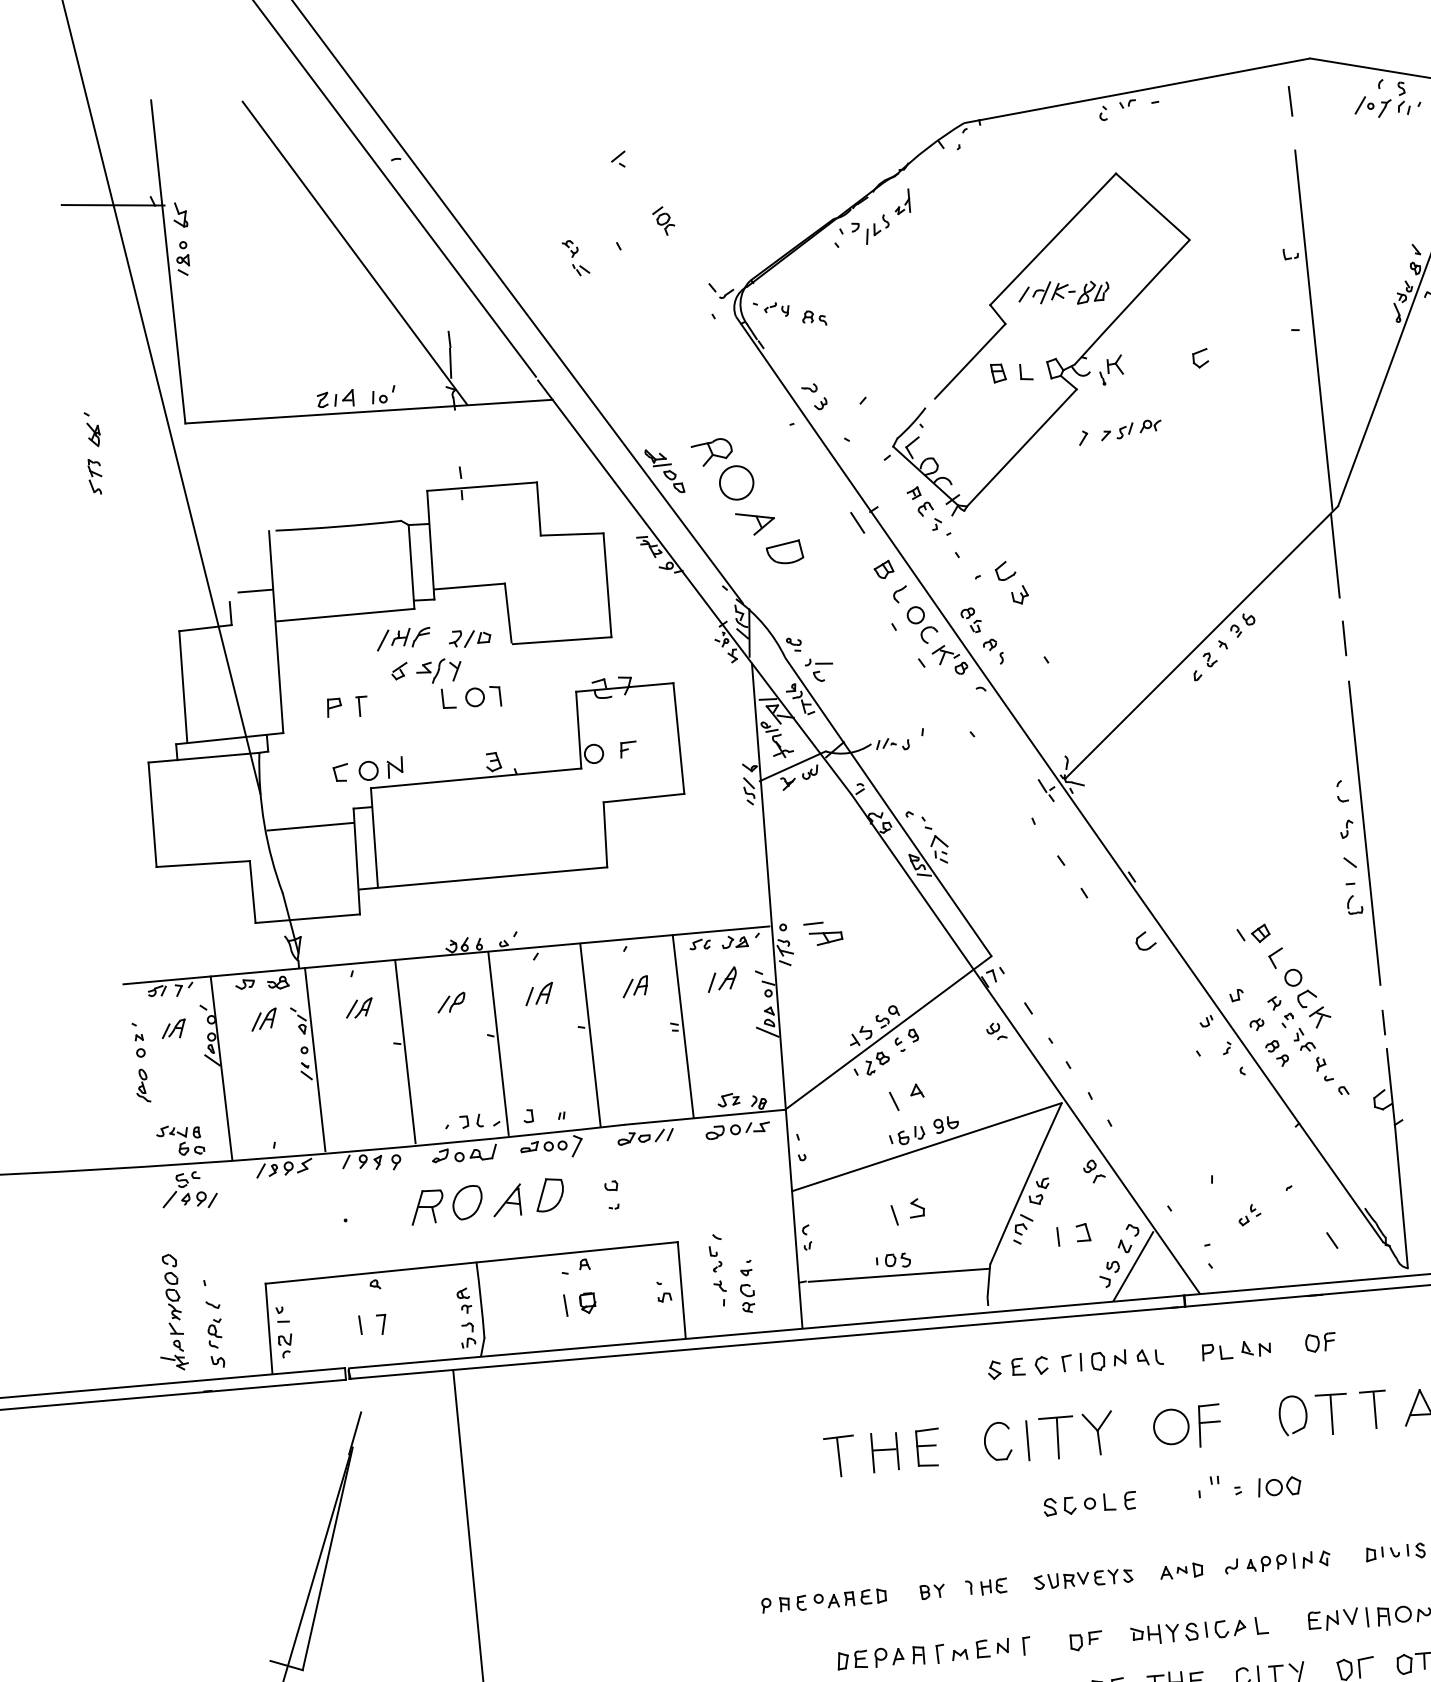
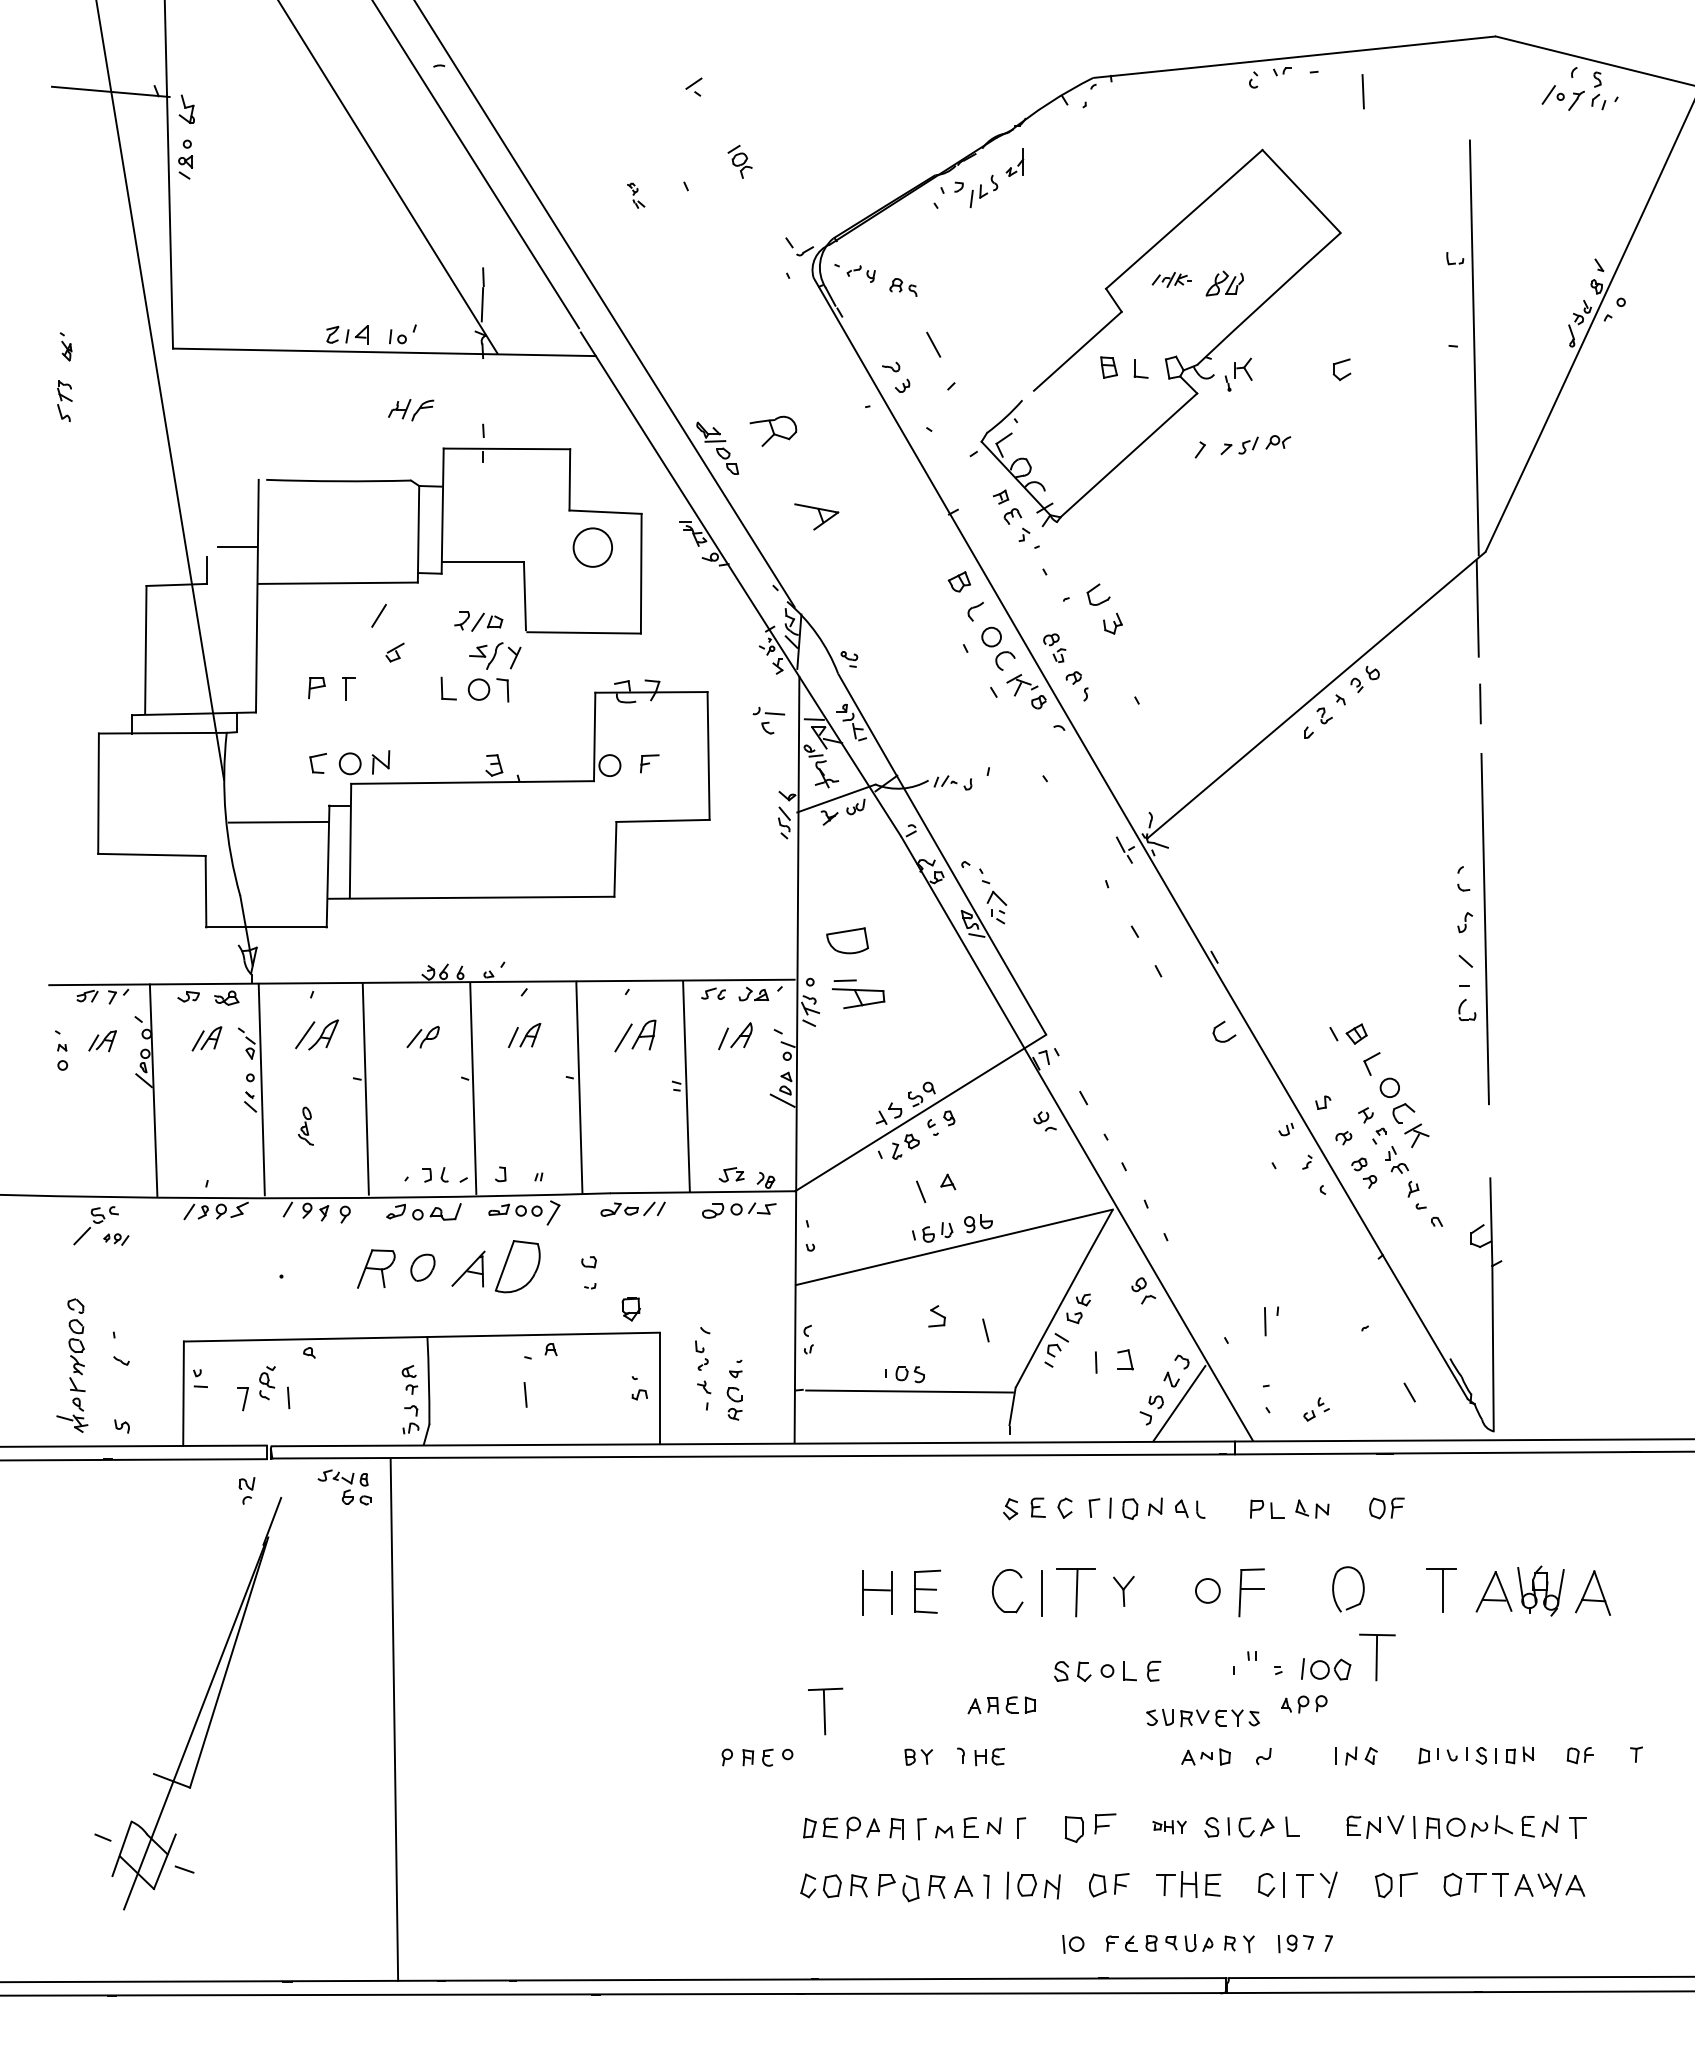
line: (1289, 101) -> (1362, 91), moved
part: (575, 257) -> (635, 195), size x0.6
part: (1046, 292) -> (1171, 279), size x0.6
part: (92, 429) -> (65, 346), size x0.7
circle: (736, 482) -> (592, 547), moved
line: (857, 522) -> (933, 344), moved
part: (784, 552) -> (847, 940), moved
part: (411, 637) -> (411, 410), moved
part: (818, 669) -> (768, 720), moved
part: (439, 670) -> (495, 655), moved
part: (826, 938) -> (858, 998), size x1.4
part: (635, 987) -> (635, 1036), size x1.4
part: (359, 1007) -> (317, 1034), size x1.4
line: (1383, 1022) -> (1265, 1321), moved
part: (142, 1085) -> (305, 1125), moved
part: (180, 1140) -> (344, 1487), moved
part: (549, 1194) -> (517, 1266), size x1.4
part: (199, 1200) -> (116, 1239), size x0.6
part: (467, 1202) -> (422, 1267), size x0.7
line: (894, 1215) -> (985, 1330), moved
part: (1249, 1215) -> (1316, 1409), moved
part: (587, 1303) -> (630, 1309), moved
part: (381, 1324) -> (242, 1399), moved
part: (215, 1334) -> (267, 1383), moved
part: (285, 1345) -> (246, 1490), moved
part: (1332, 1414) -> (1377, 1657), moved
circle: (1171, 1426) -> (1207, 1590), size x0.6
part: (1098, 1433) -> (1123, 1591), size x0.6
part: (839, 1456) -> (825, 1711), moved
part: (1266, 1563) -> (1304, 1704), moved
part: (1083, 1578) -> (1202, 1717), moved
part: (856, 1598) -> (1001, 1705), moved
part: (1154, 1634) -> (1169, 1827), size x0.6
part: (1085, 1640) -> (1089, 1827), size x1.4

